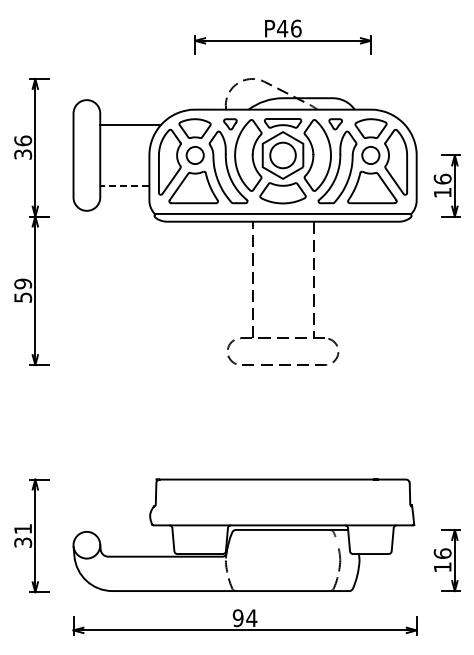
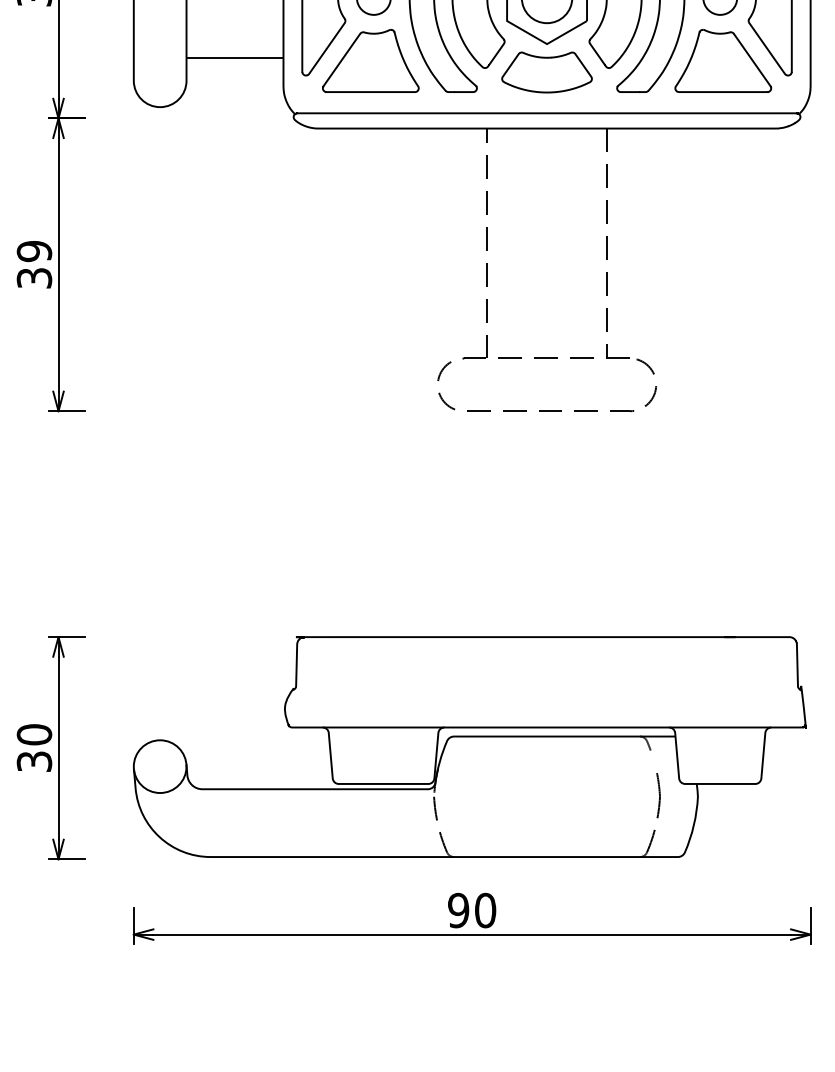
line: (124, 186) -> (234, 59), dashed -> solid
text: (22, 297) -> (33, 278), 59 -> 39
text: (23, 528) -> (35, 733), 31 -> 30
text: (251, 618) -> (484, 911), 94 -> 90

